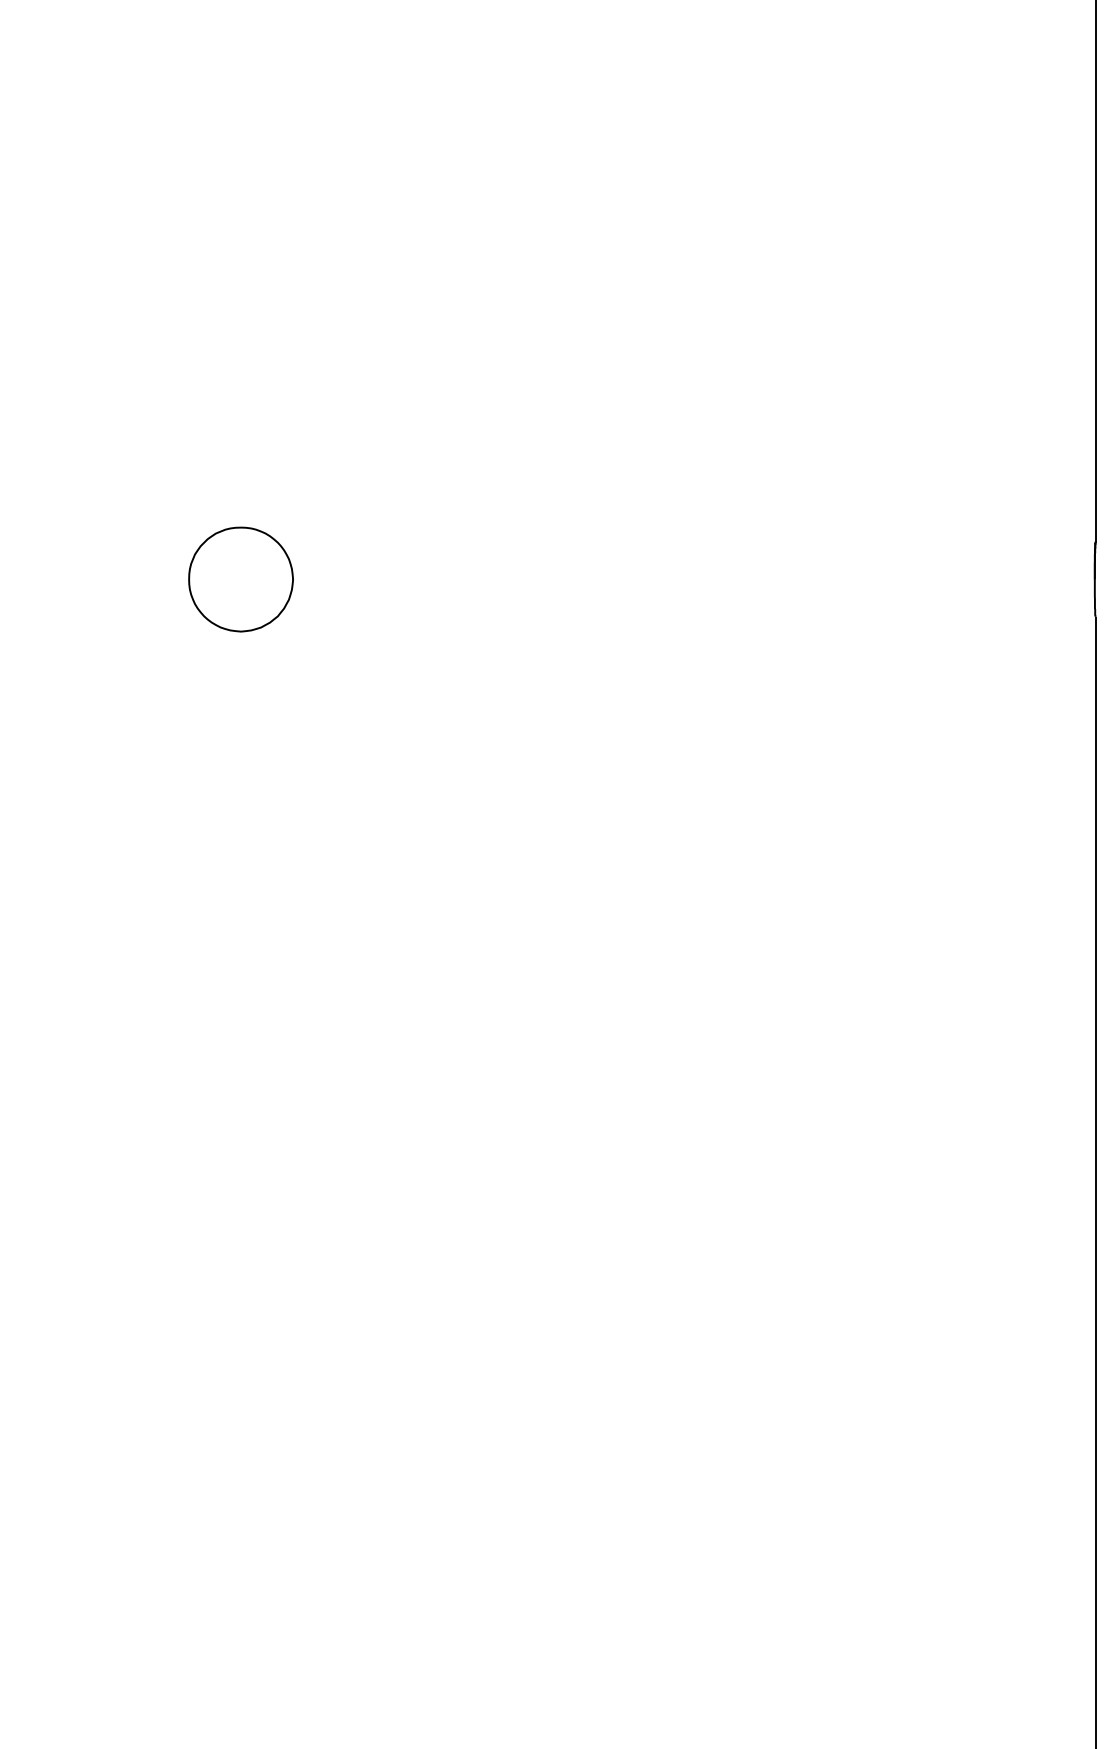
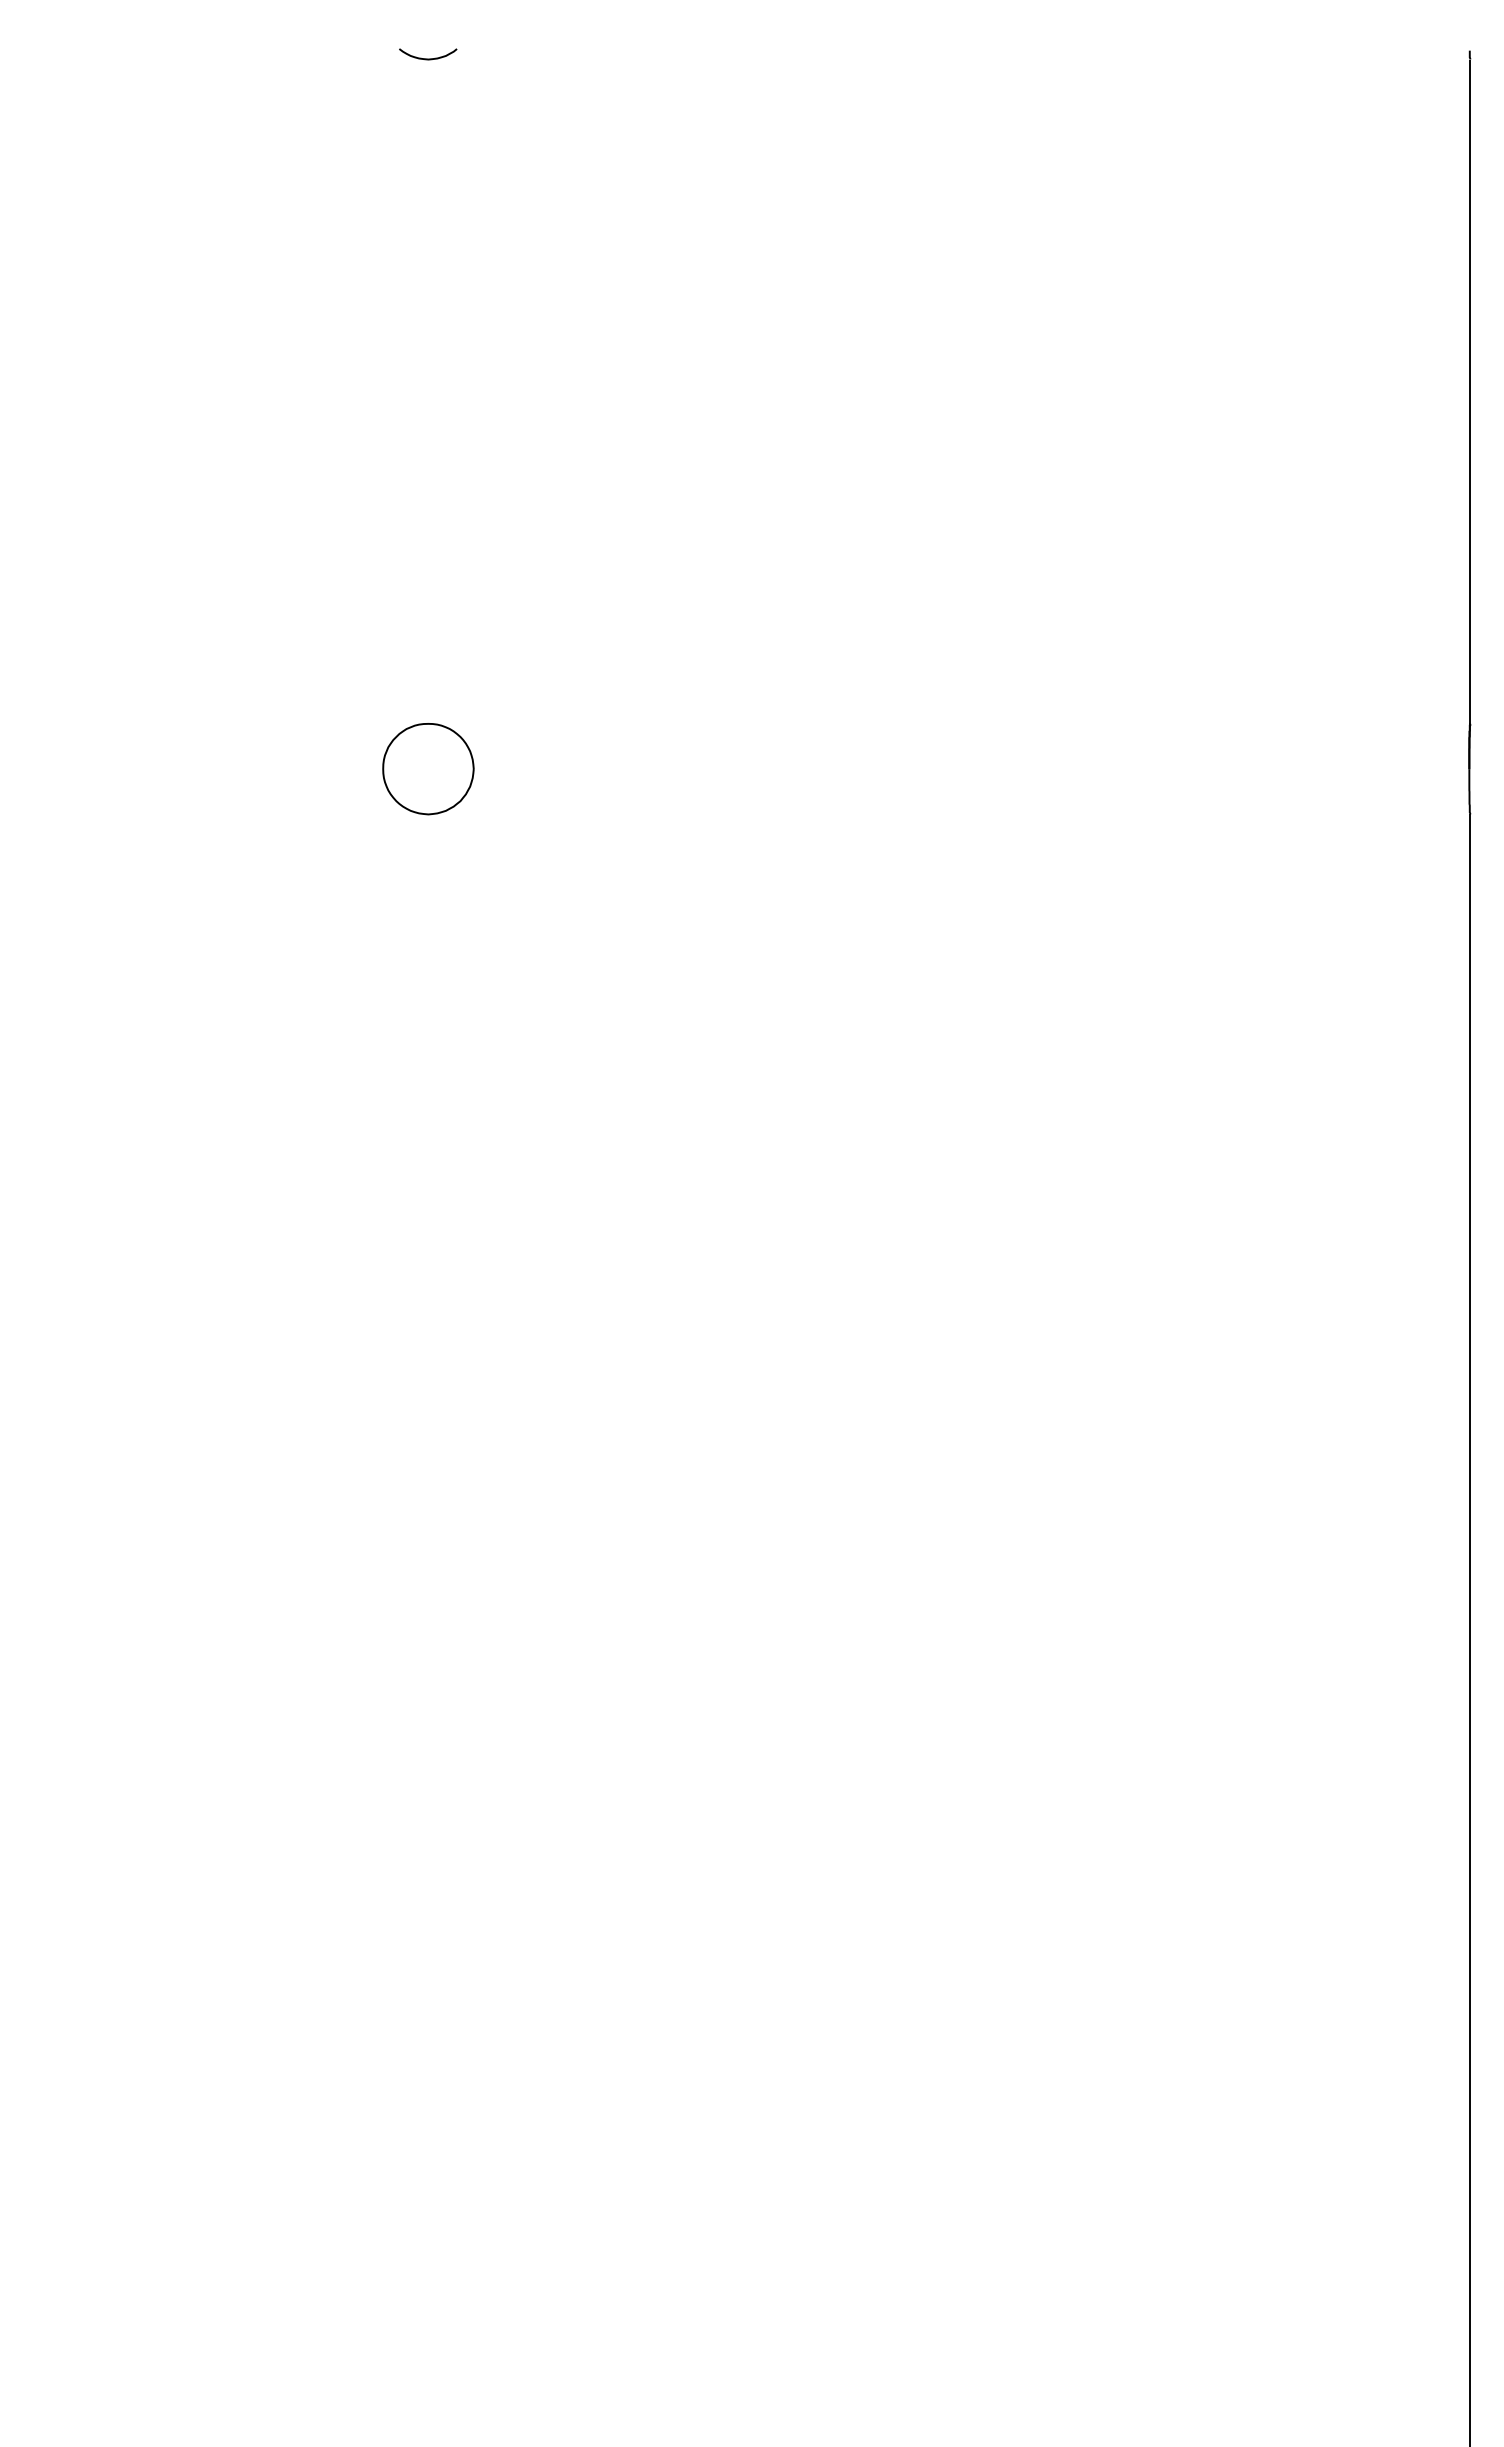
part: (241, 580) -> (428, 769), size x0.71

